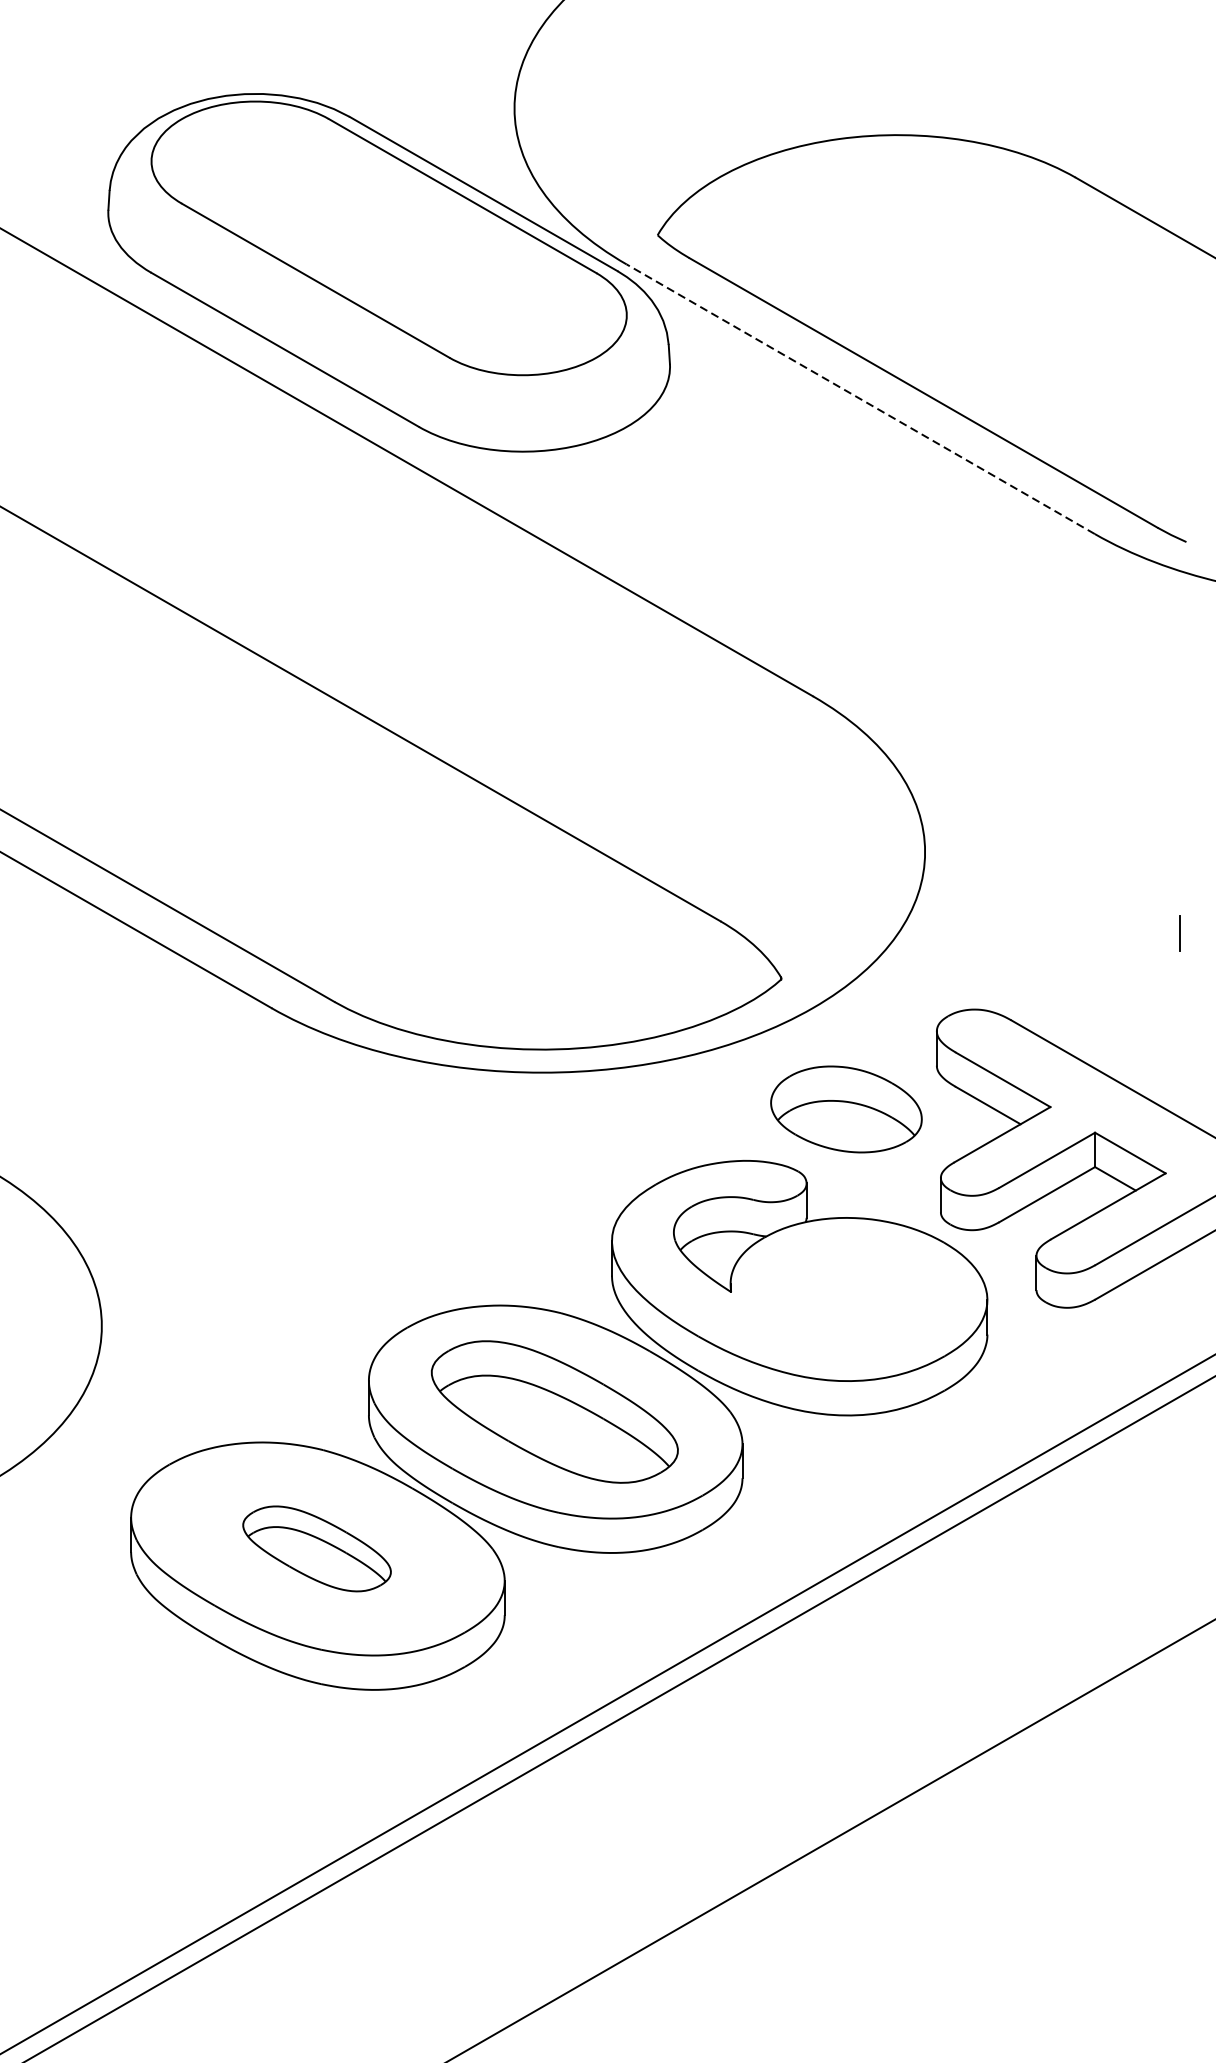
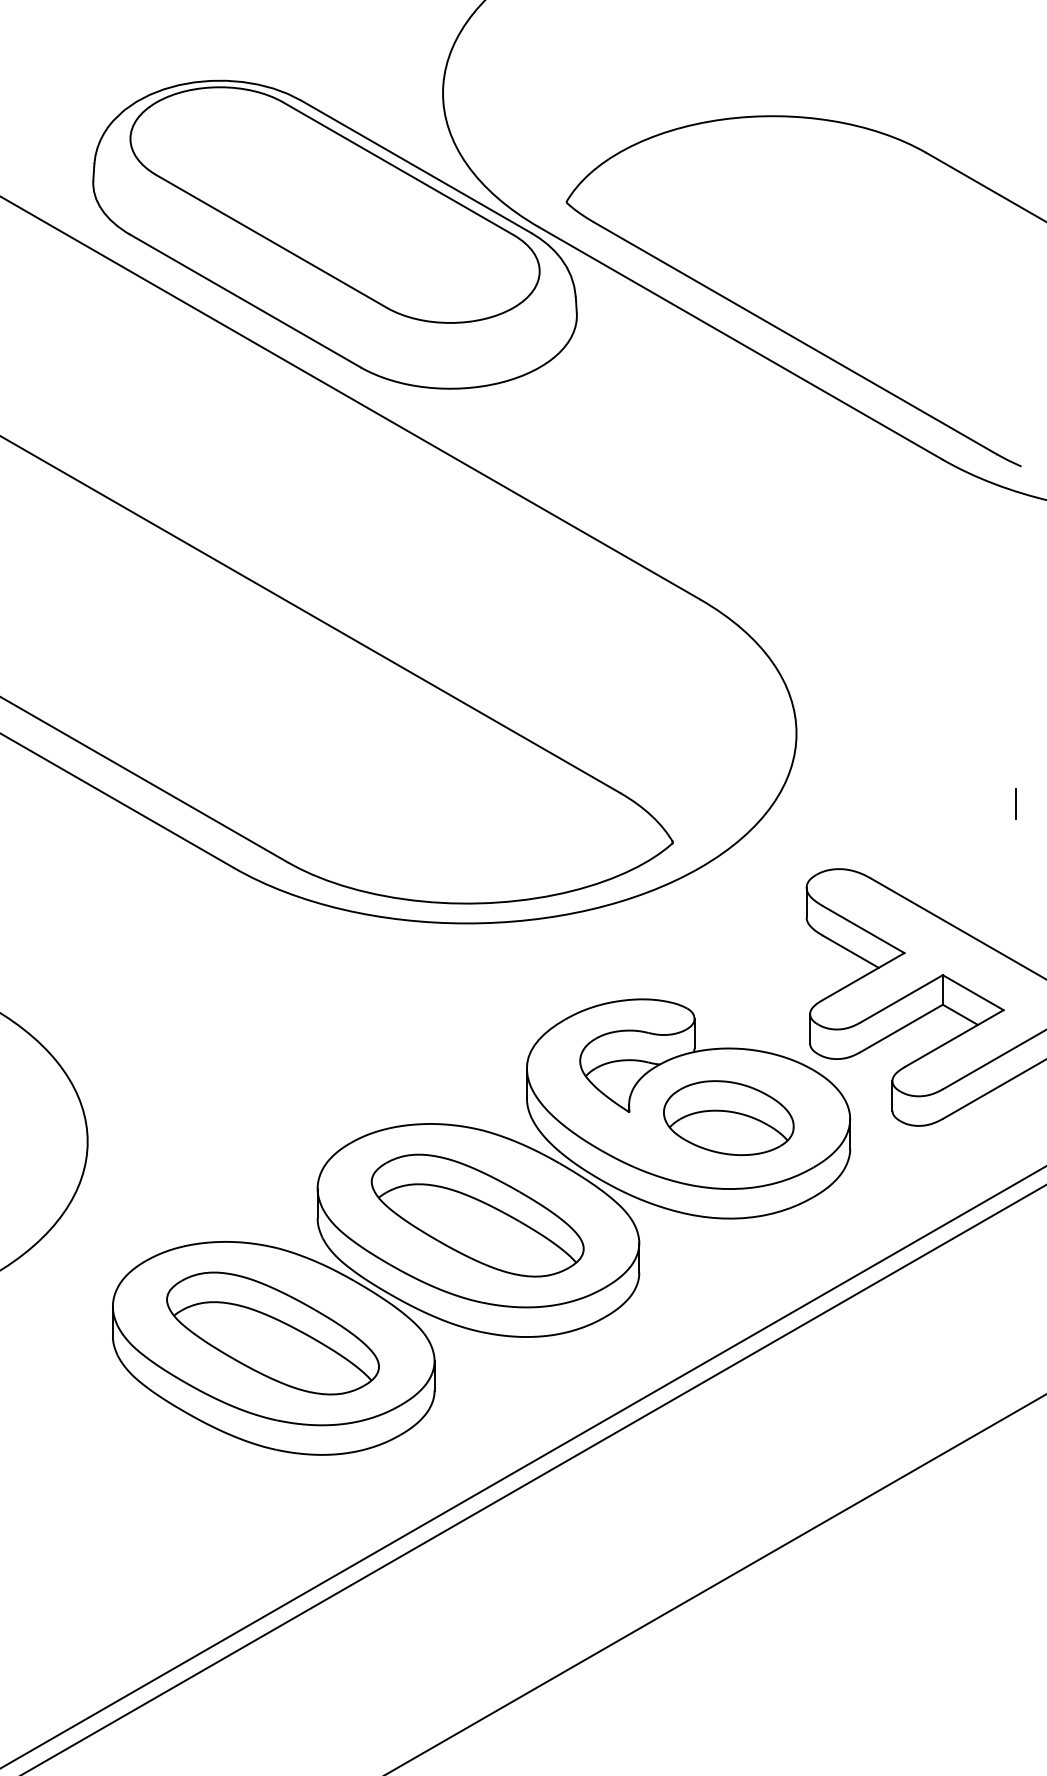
line: (861, 399) -> (741, 343), dashed -> solid
part: (846, 1108) -> (728, 1117), moved
part: (316, 1548) -> (272, 1333), size x1.67

